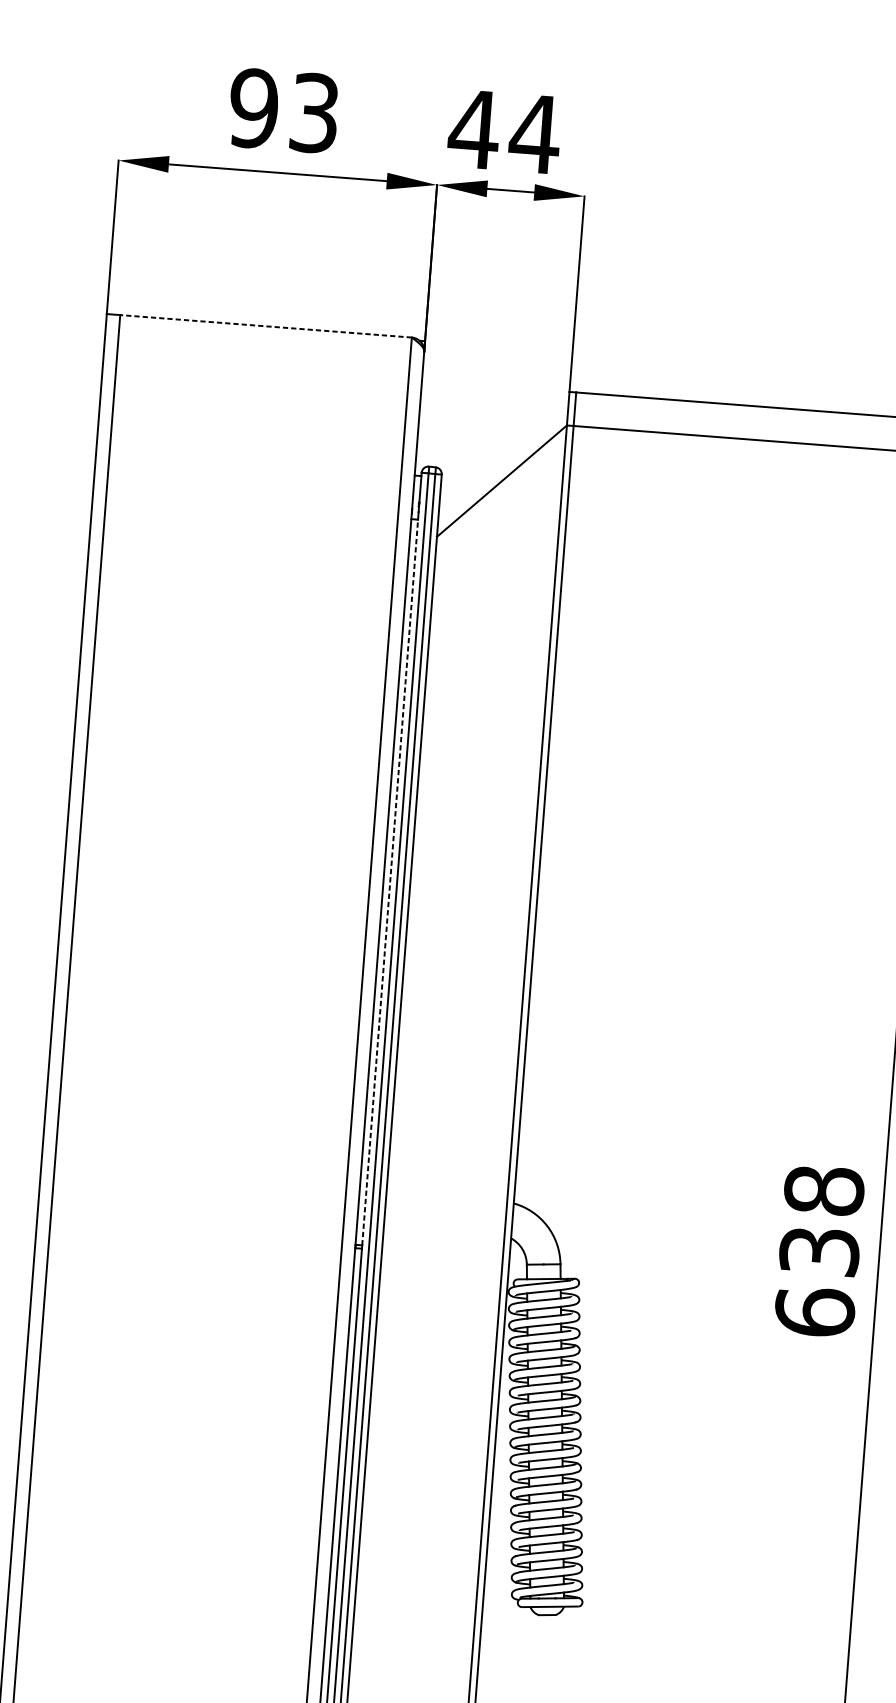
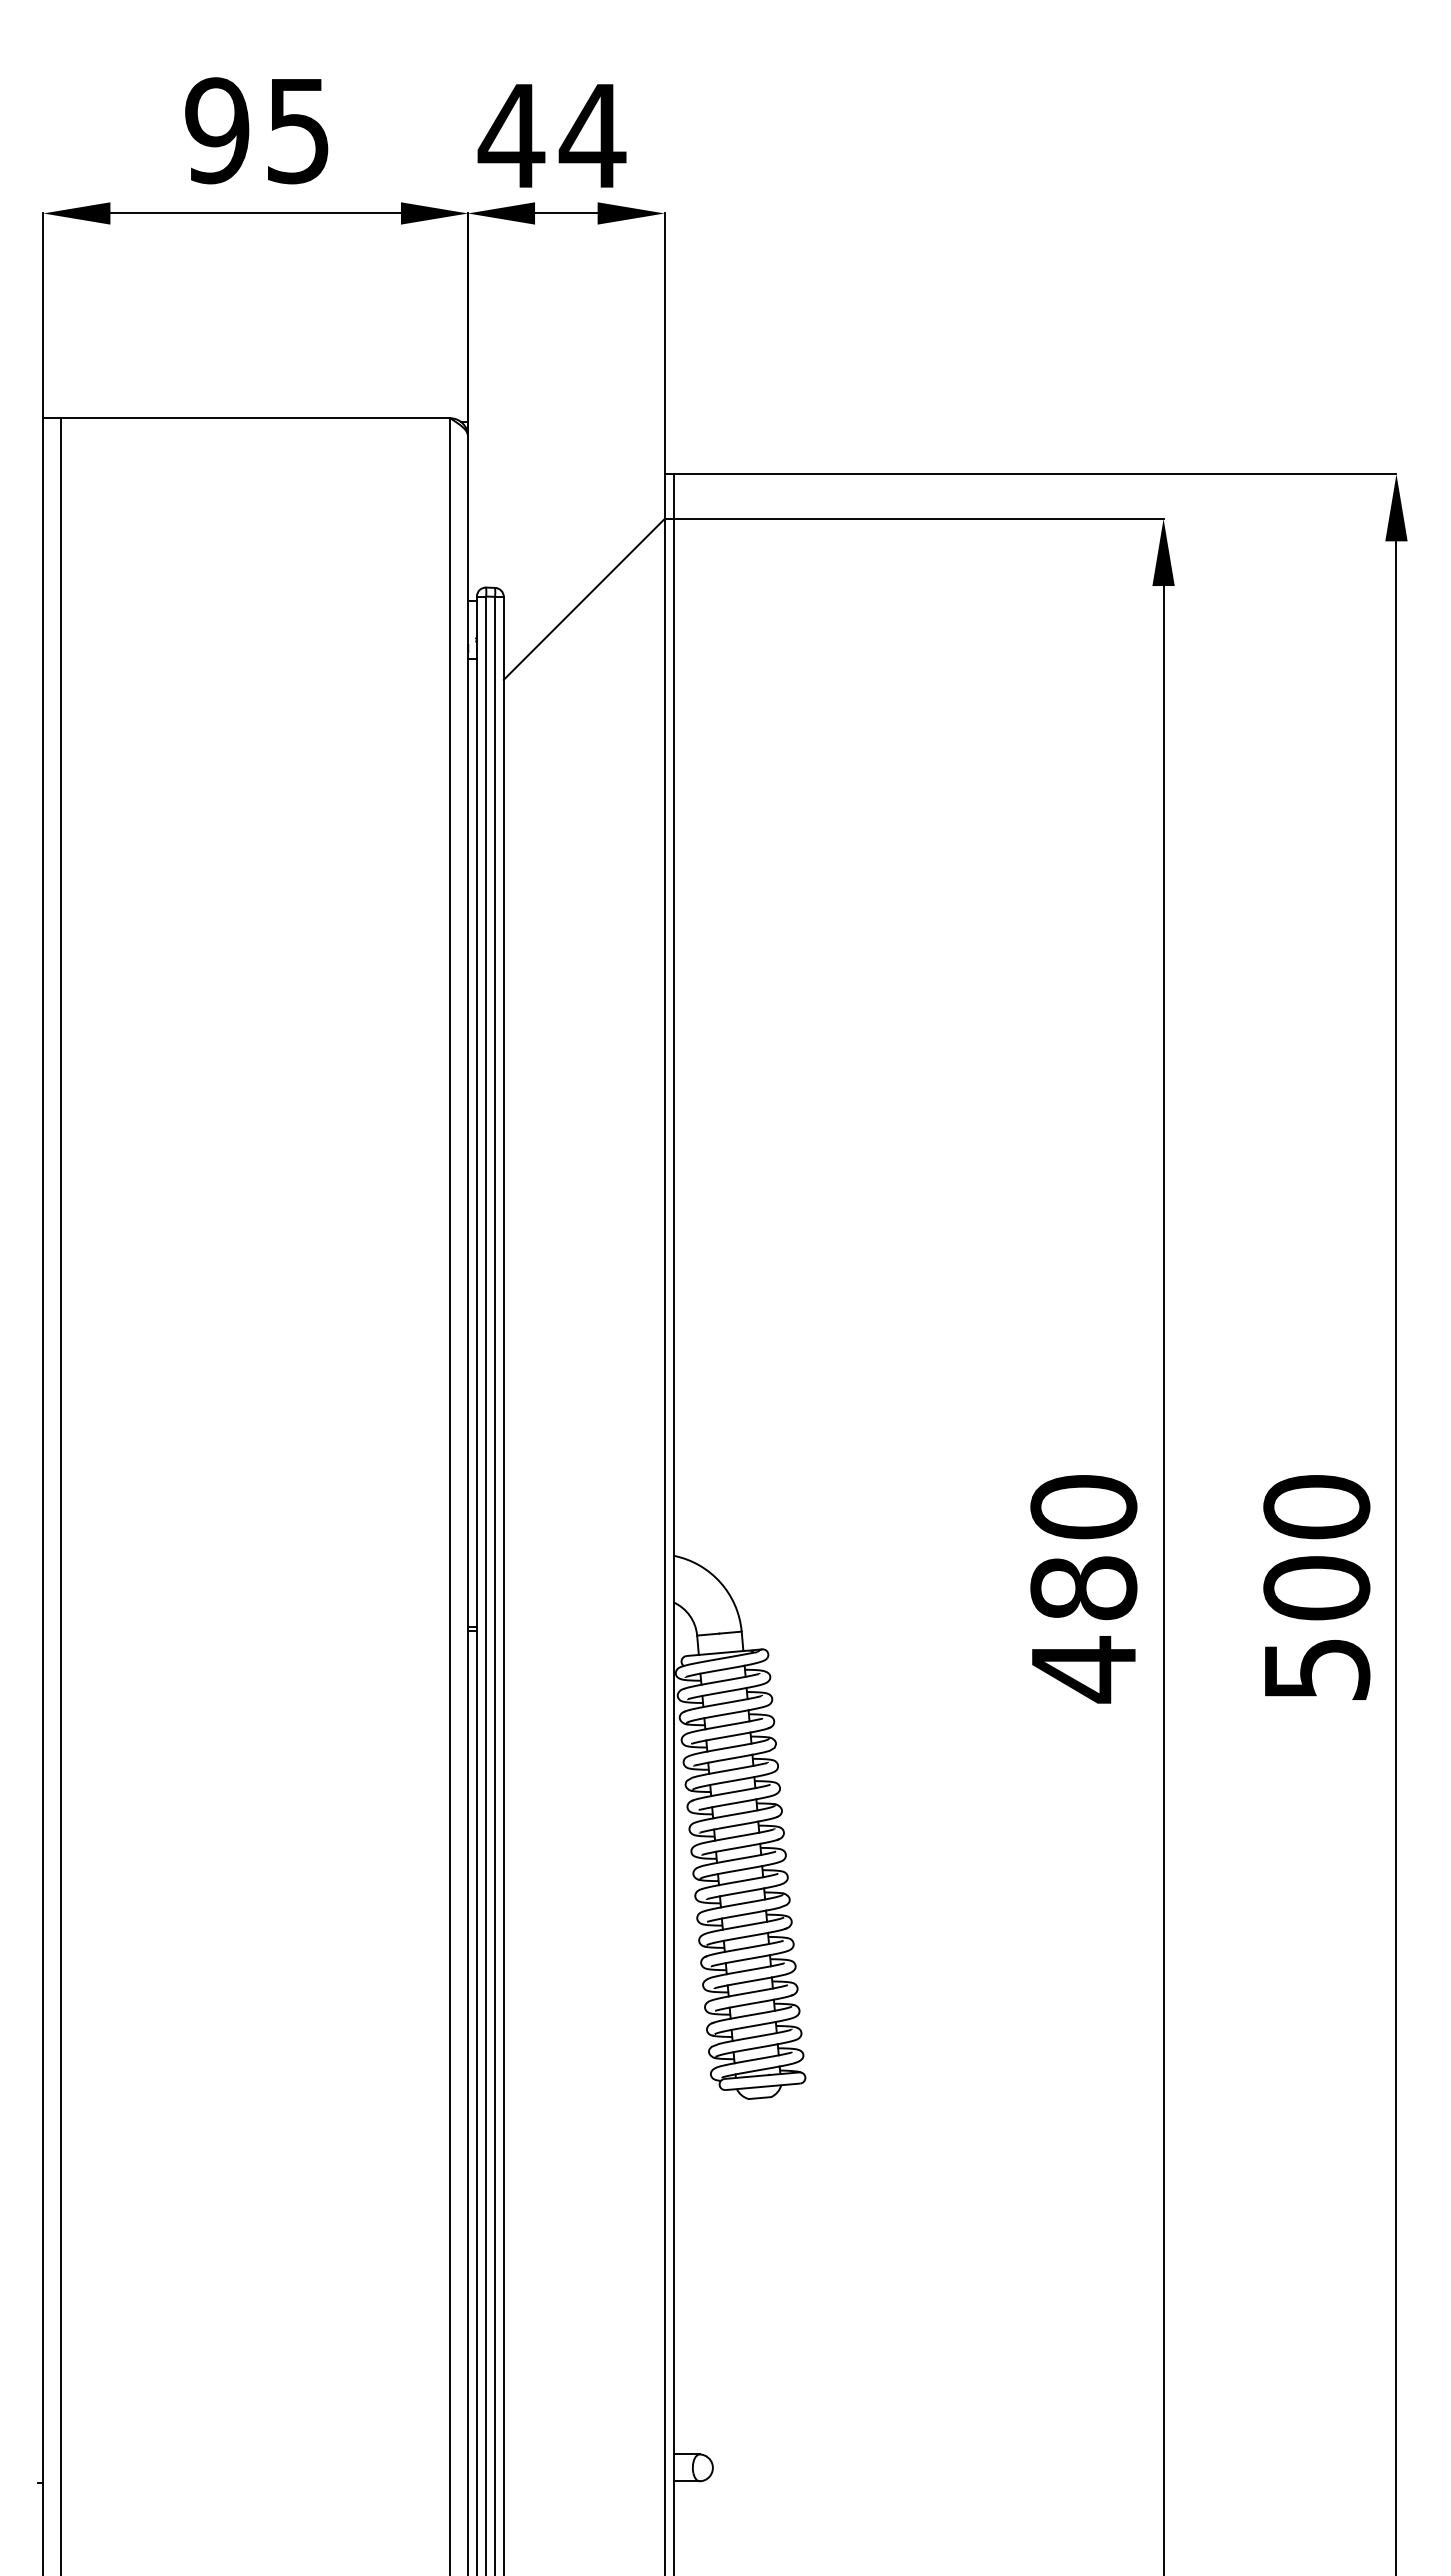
text: (314, 113) -> (298, 130), 93 -> 95
line: (265, 326) -> (255, 418), dashed -> solid
line: (389, 882) -> (476, 1142), dashed -> solid
text: (819, 1252) -> (1083, 1589), 638 -> 480

